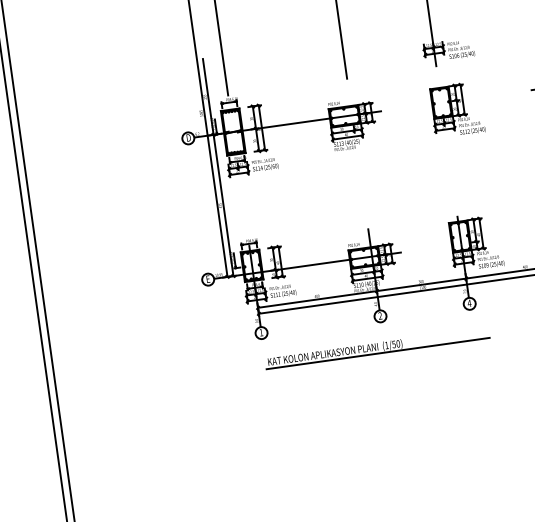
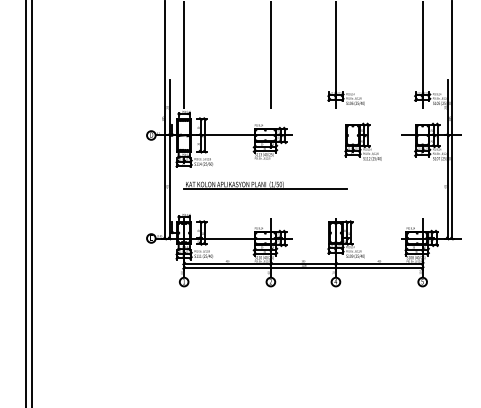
part: (455, 109) -> (362, 141), moved
part: (377, 348) -> (265, 185), moved

